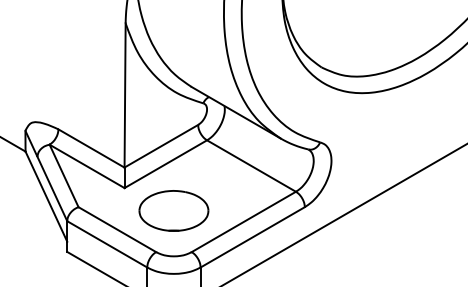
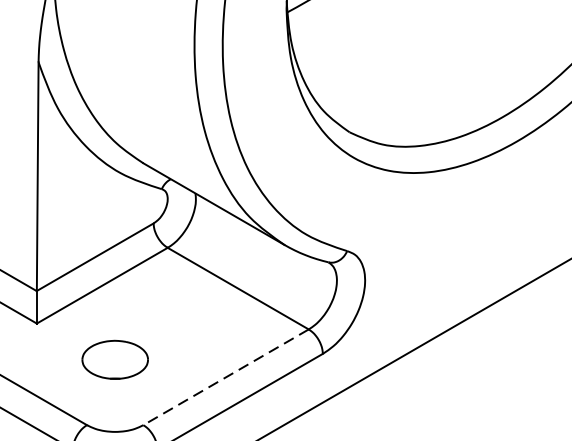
part: (173, 210) -> (114, 359), size x0.6
line: (243, 222) -> (225, 378), solid -> dashed

